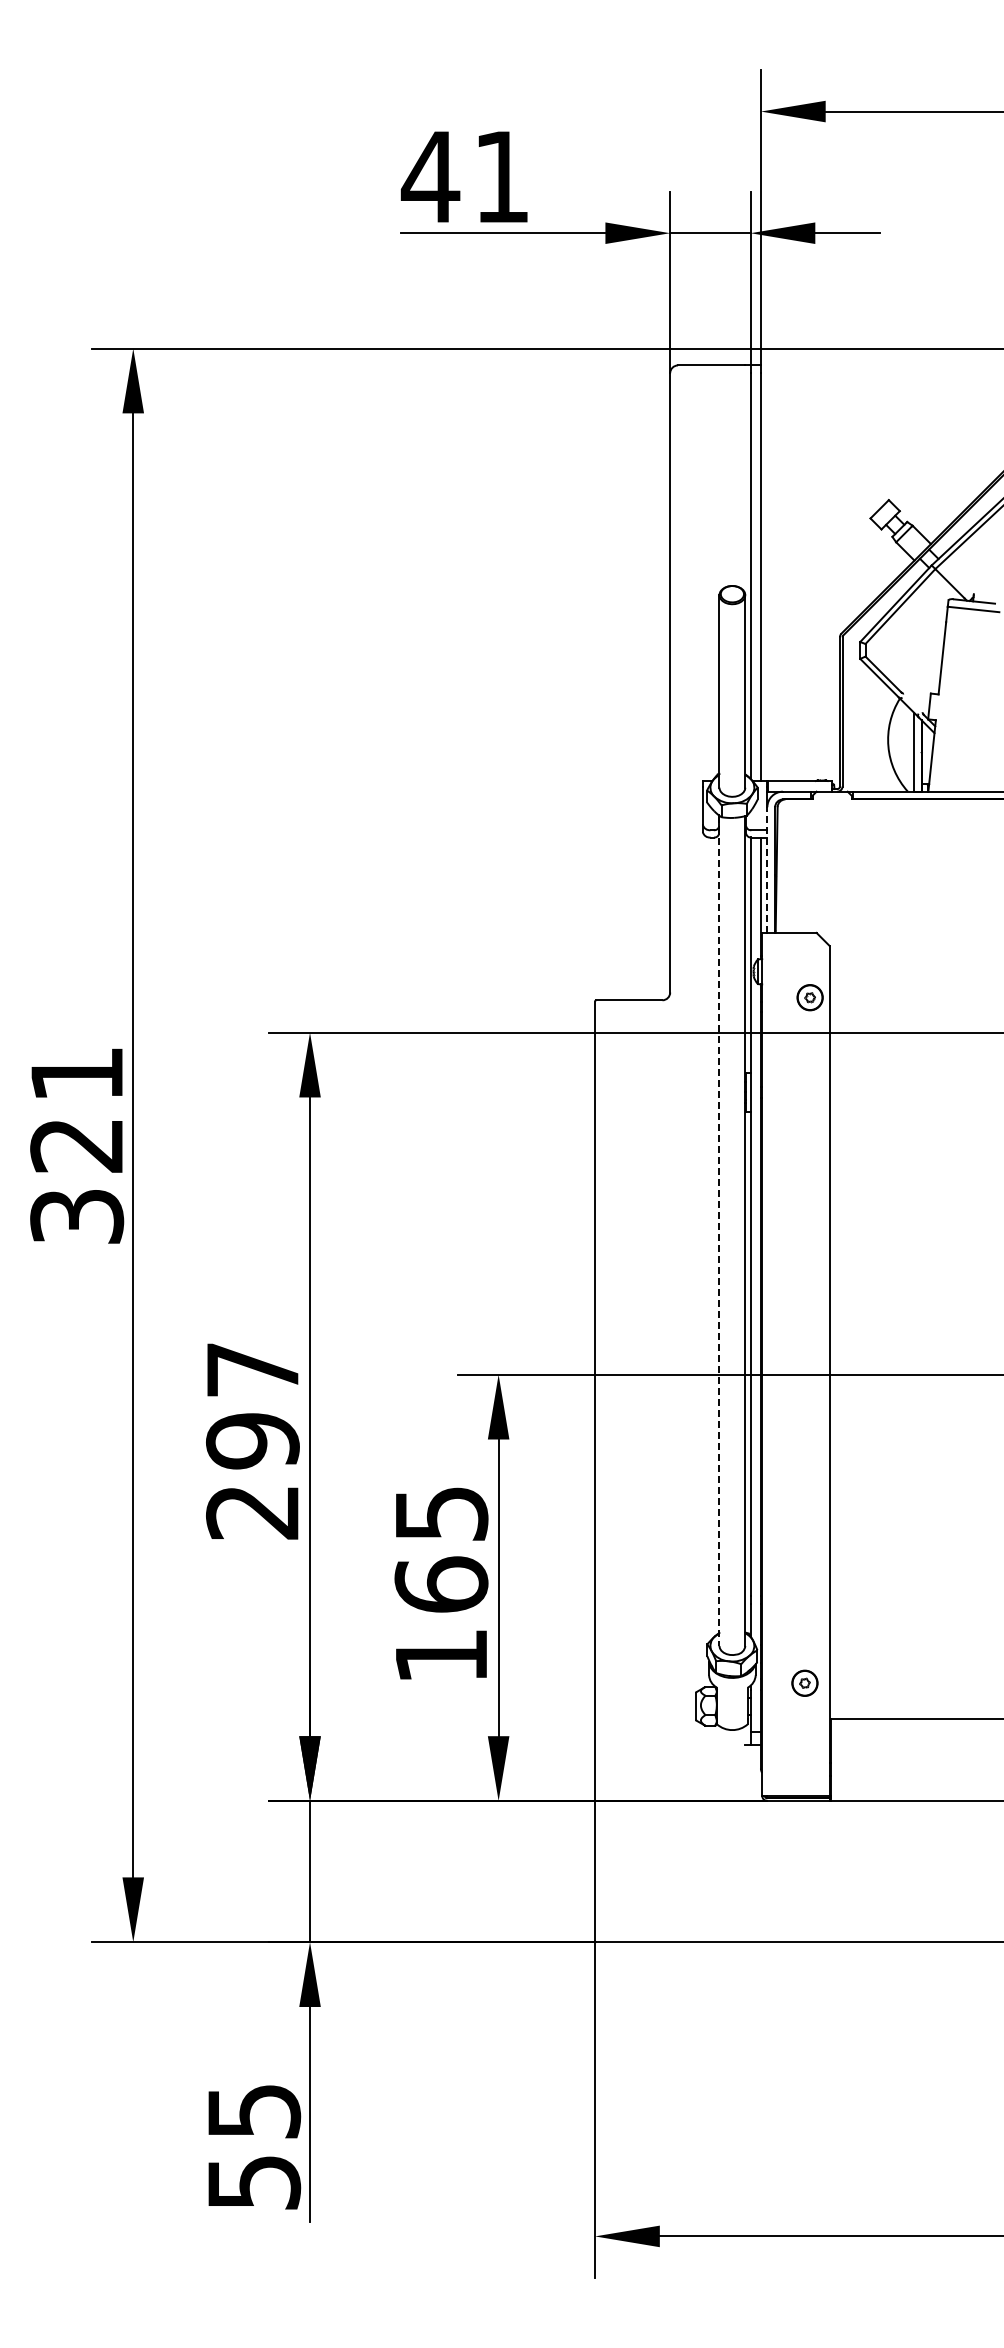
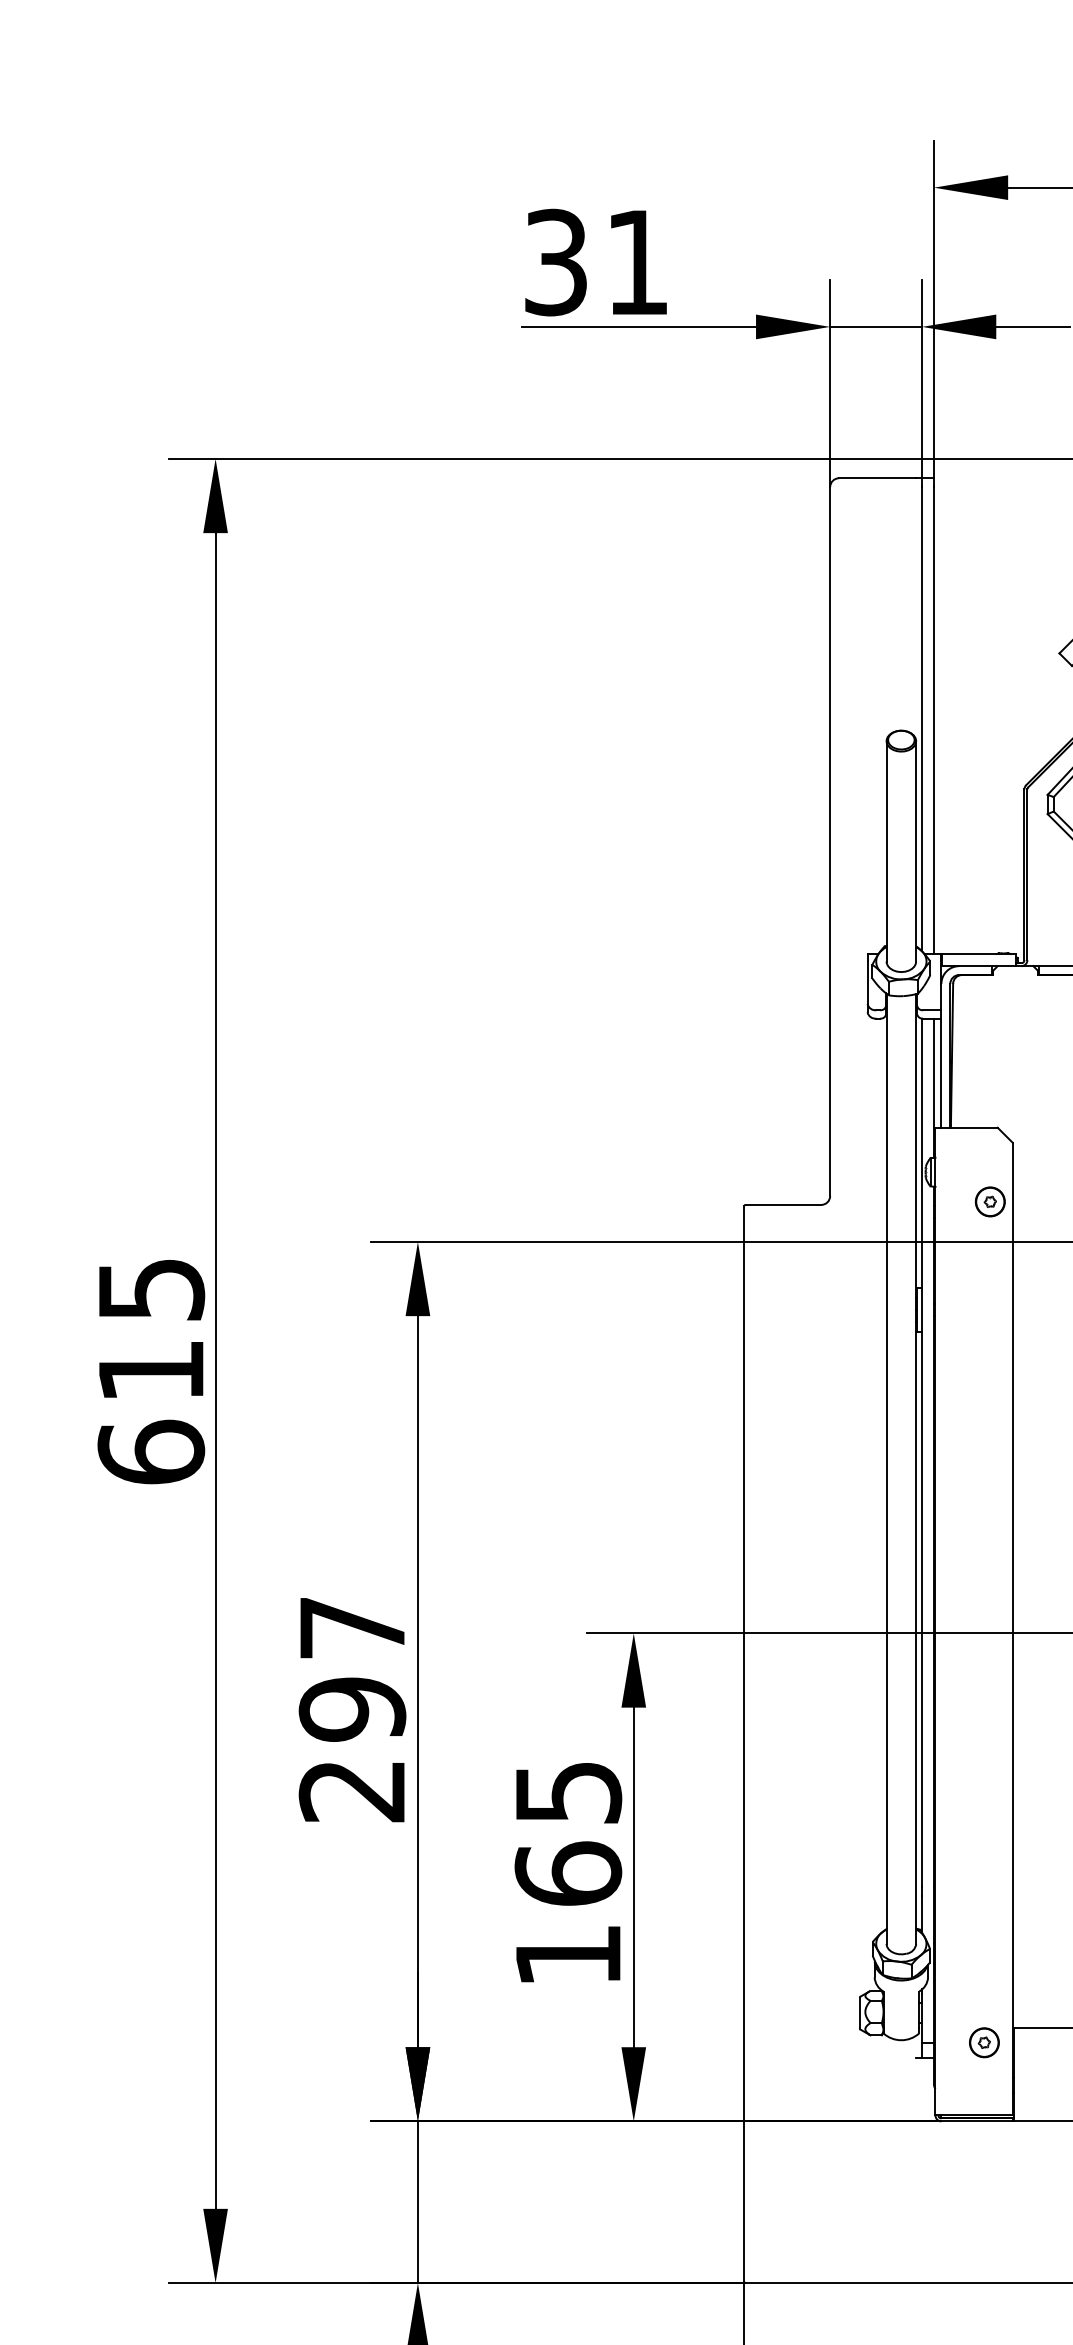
text: (430, 177) -> (555, 263), 41 -> 31
line: (767, 870) -> (941, 1056), dashed -> solid
text: (77, 1146) -> (151, 1372), 321 -> 615
line: (719, 1231) -> (886, 1469), dashed -> solid
part: (804, 1682) -> (983, 2041), moved

